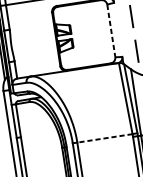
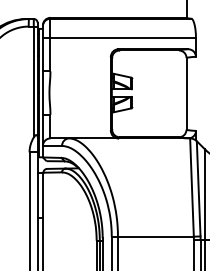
line: (111, 30) -> (186, 93), dashed -> solid
line: (104, 138) -> (155, 236), dashed -> solid

